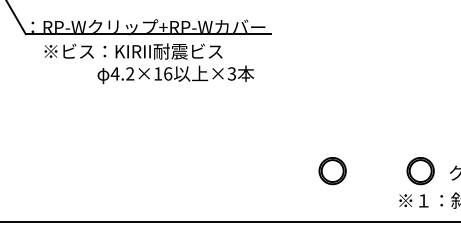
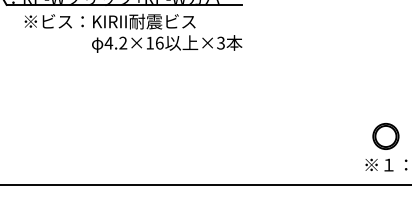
text: (175, 74) -> (166, 43), moved
part: (332, 171) -> (301, 136), removed

